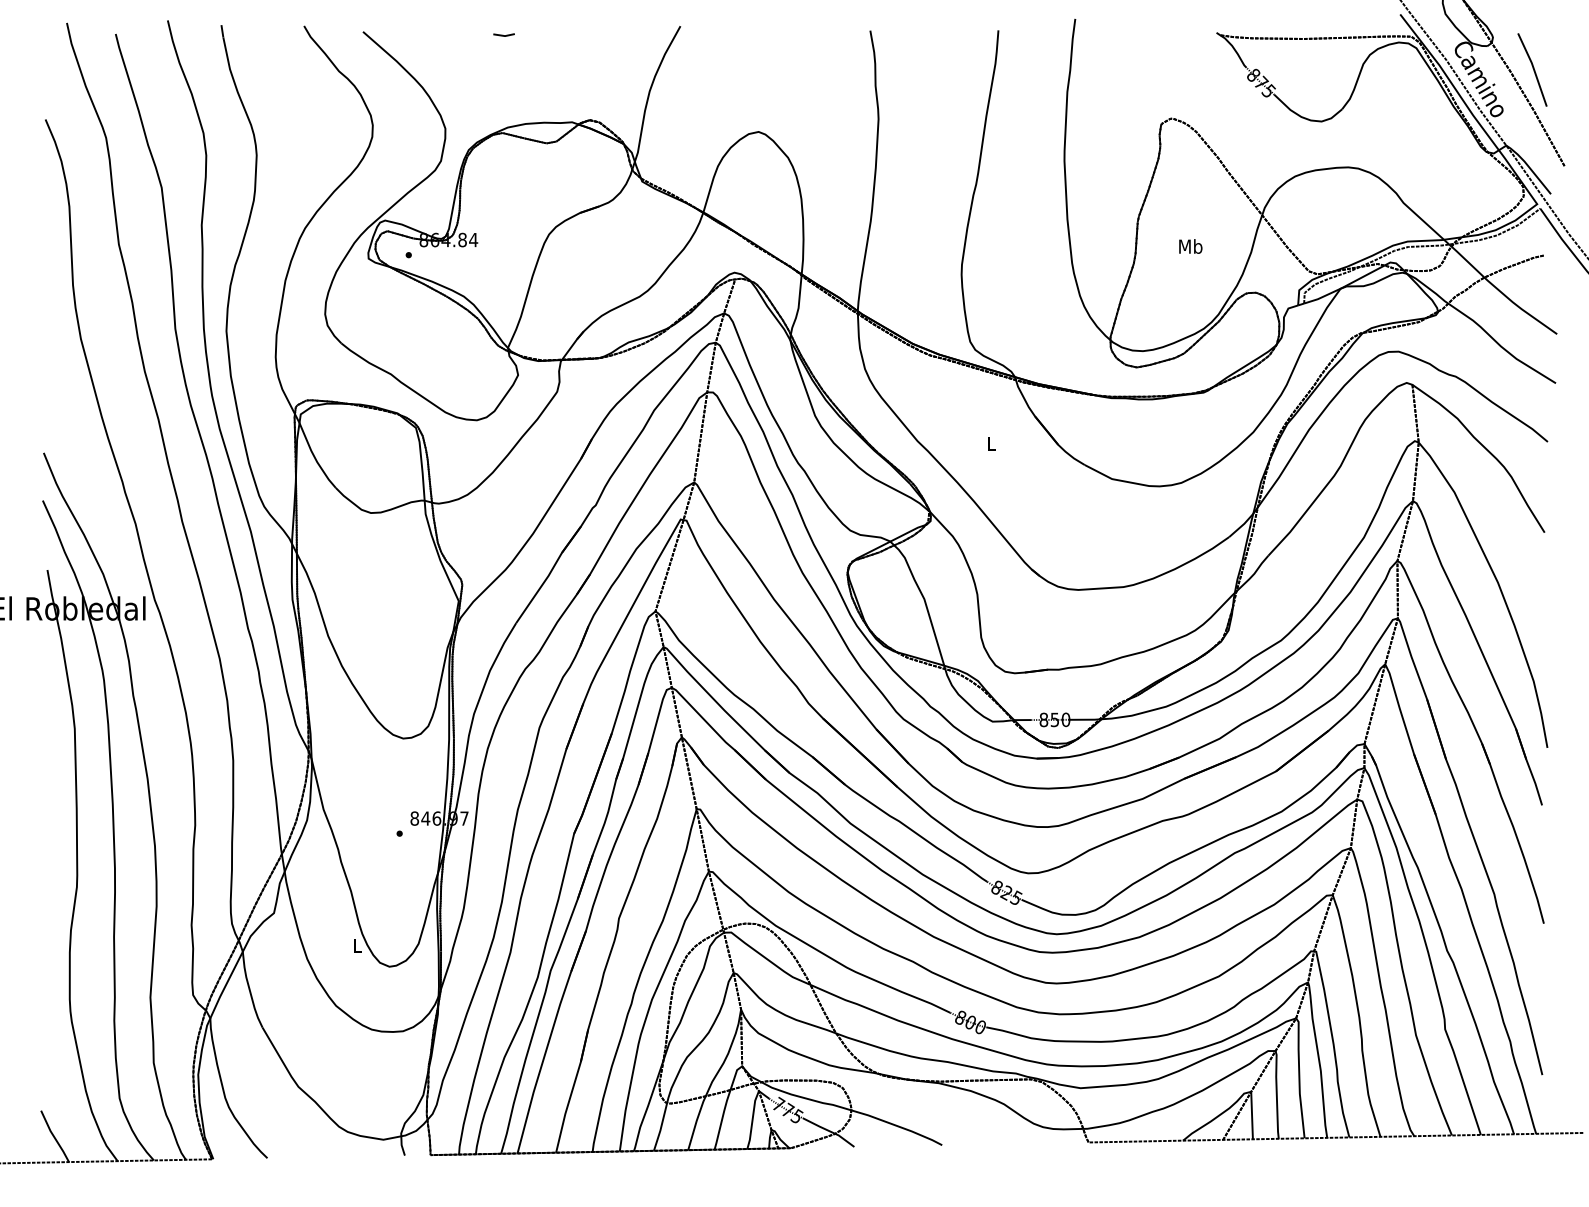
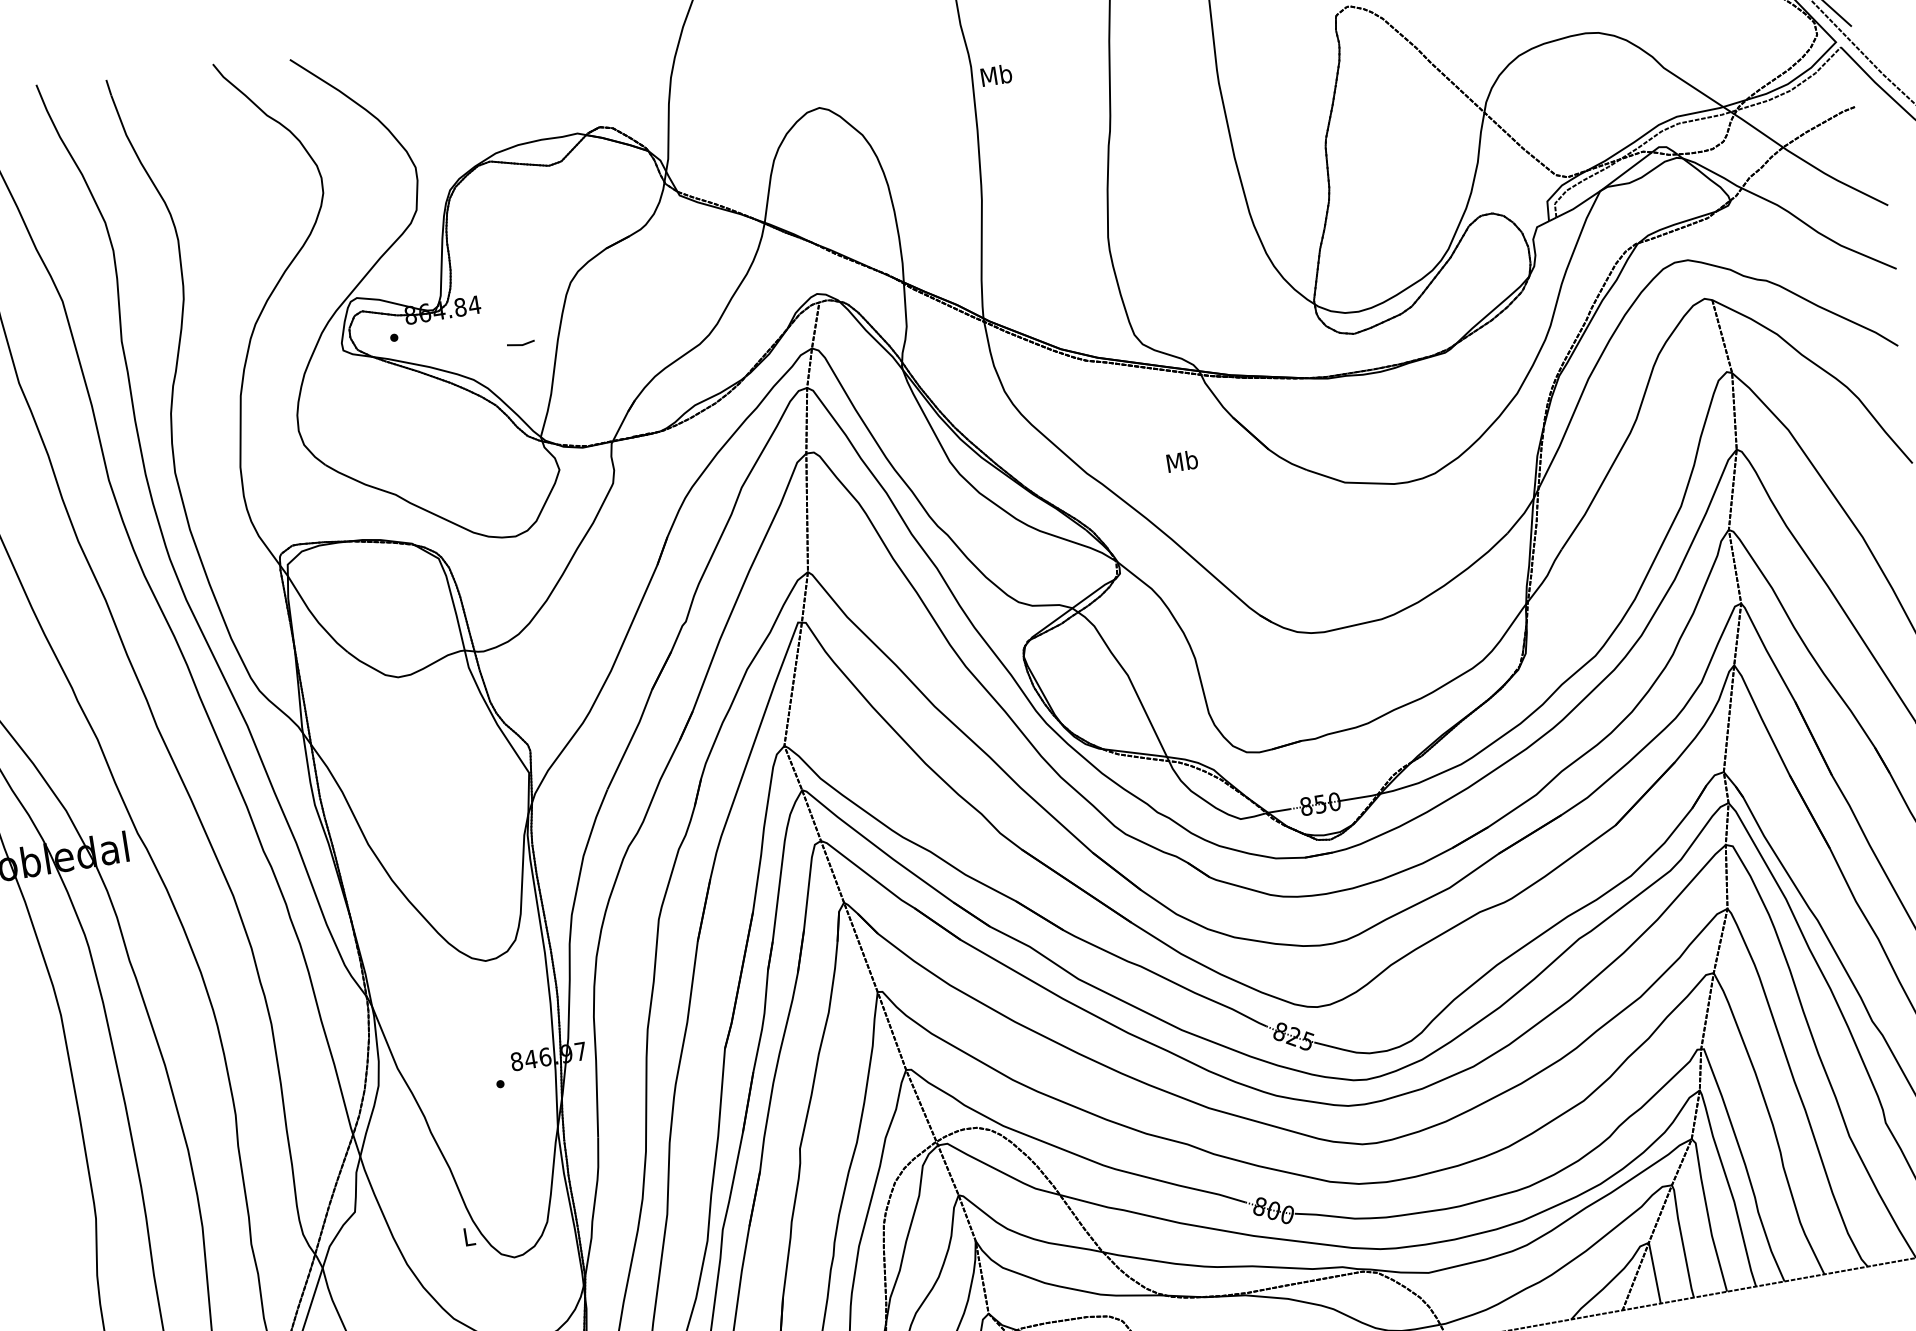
line: (502, 34) -> (518, 343), moved
text: (1190, 246) -> (996, 75), moved
text: (991, 443) -> (1182, 461), L -> Mb

